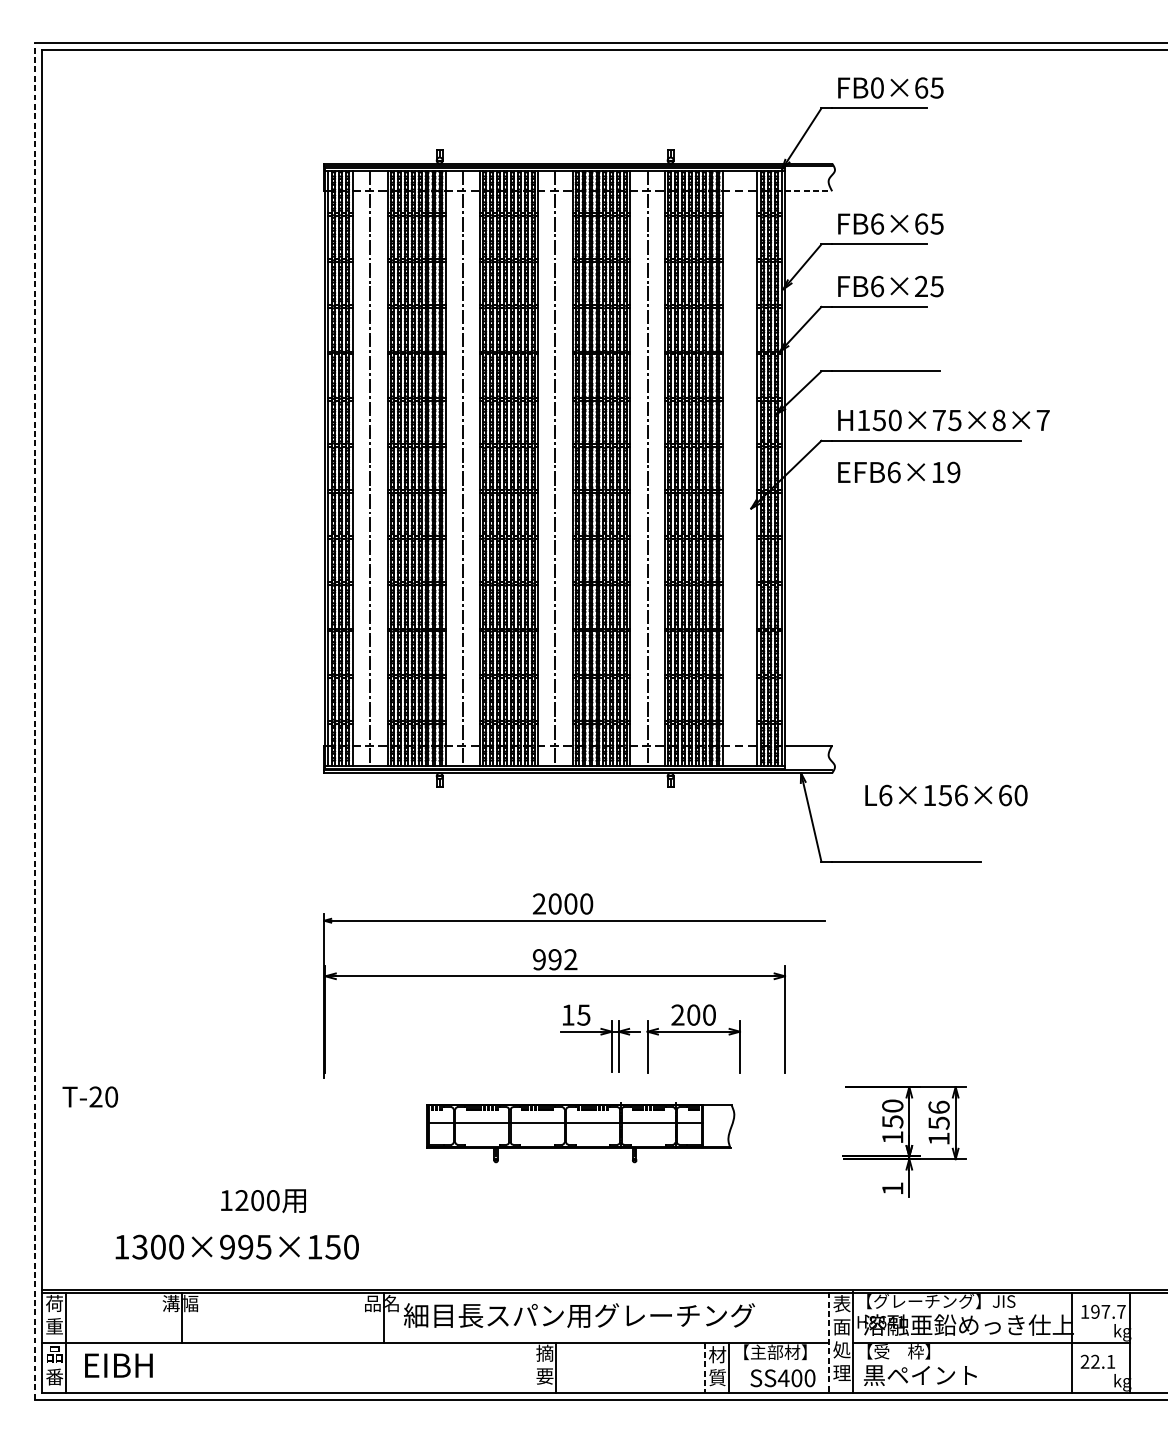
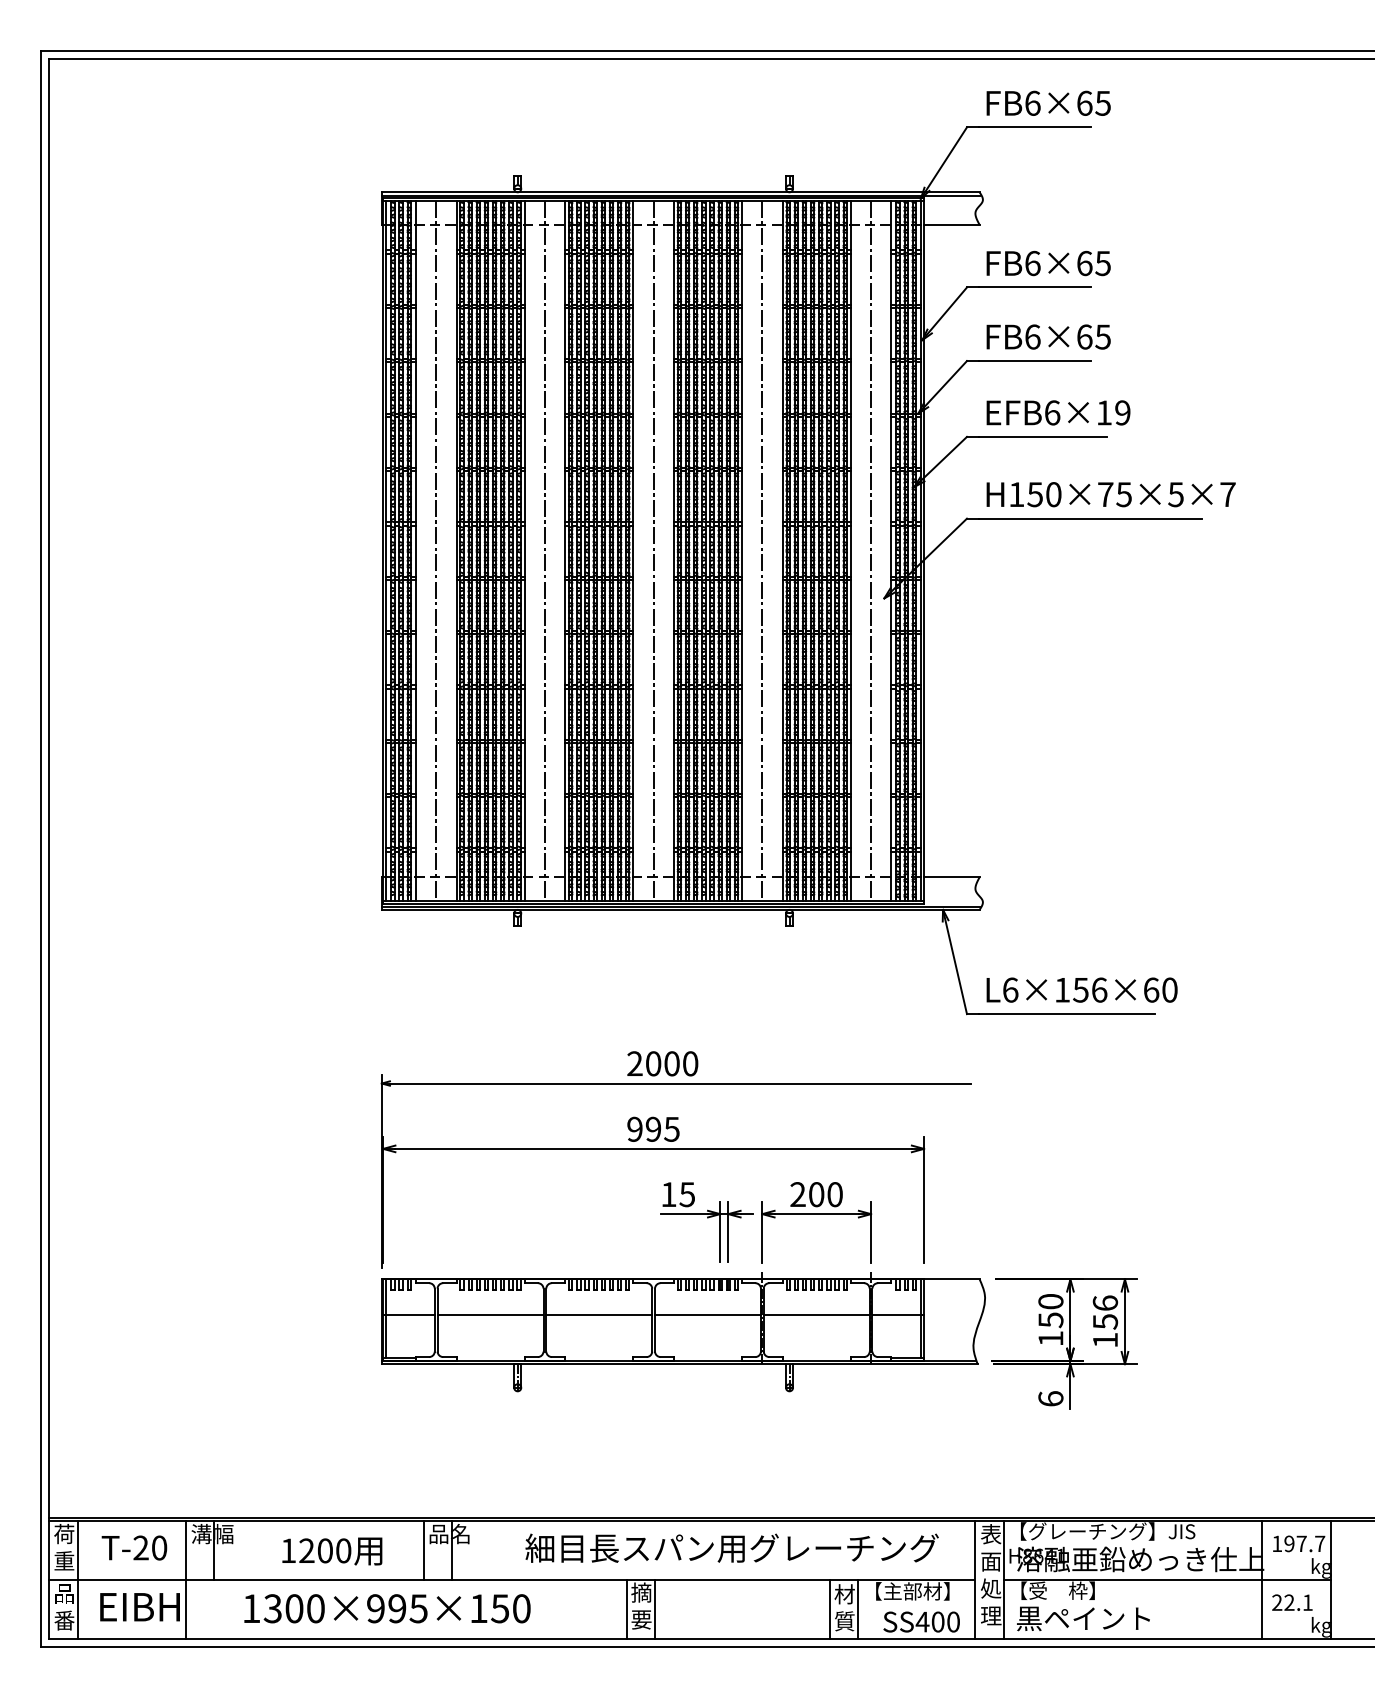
text: (877, 87) -> (1032, 102), FB0×65 -> FB6×65
line: (808, 190) -> (951, 224), dashed -> solid
text: (921, 286) -> (1084, 336), FB6×25 -> FB6×65
text: (998, 420) -> (1175, 494), H150×75×8×7 -> H150×75×5×7
line: (740, 468) -> (871, 551), added
text: (899, 472) -> (1058, 412), moved
line: (35, 721) -> (41, 848), dashed -> solid
text: (945, 794) -> (1081, 989), moved
text: (570, 958) -> (671, 1128), 992 -> 995
text: (90, 1096) -> (134, 1547), moved
part: (580, 1132) -> (683, 1332), size x1.67
text: (892, 1188) -> (1050, 1398), 1 -> 6
text: (263, 1201) -> (332, 1551), moved
text: (237, 1246) -> (387, 1608), moved
text: (578, 1314) -> (731, 1547), moved
line: (359, 1317) -> (423, 1550), added
line: (158, 1342) -> (186, 1579), added
line: (828, 1342) -> (975, 1580), dashed -> solid
line: (532, 1367) -> (626, 1609), added
line: (704, 1368) -> (829, 1610), dashed -> solid

